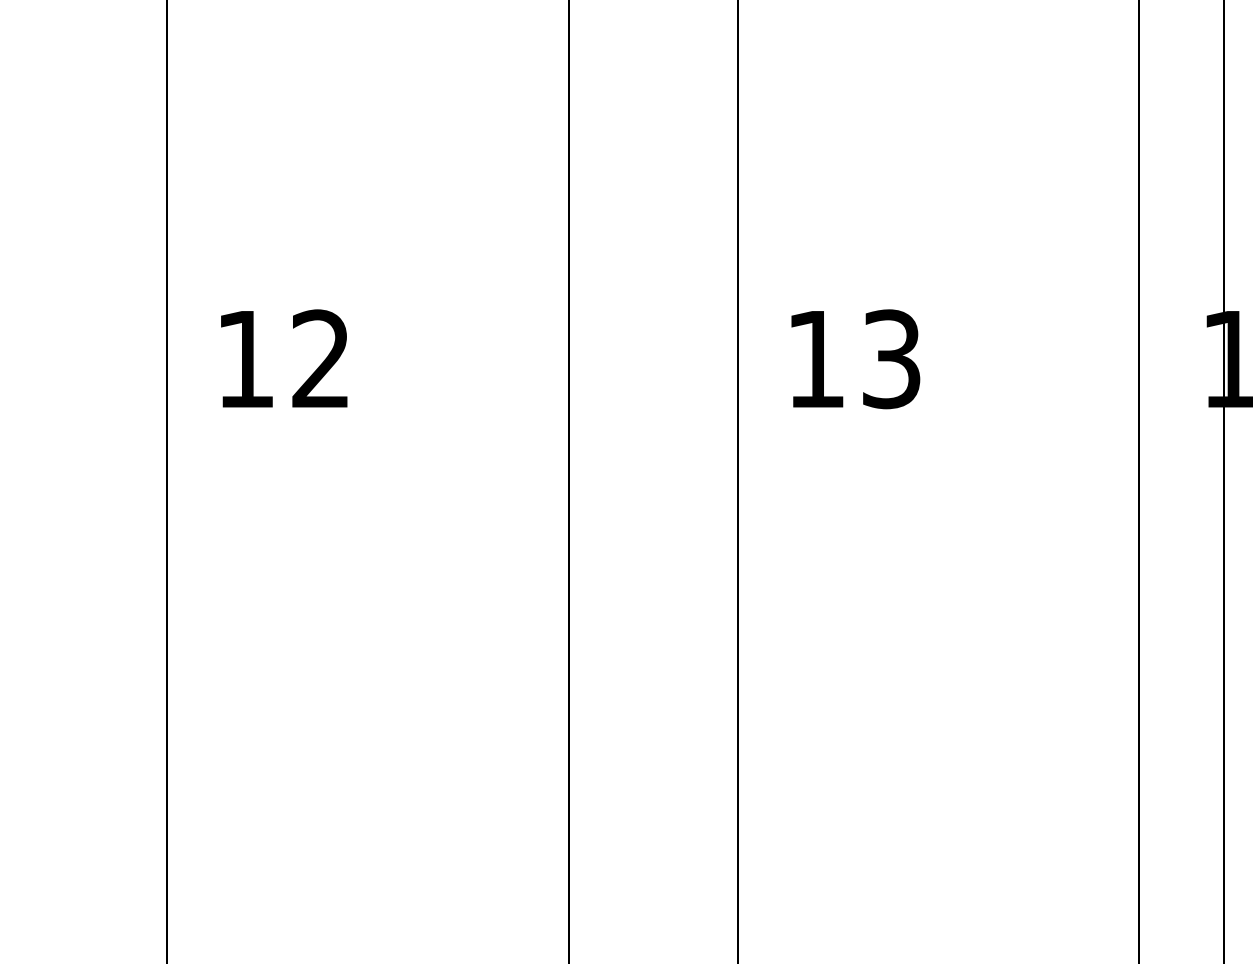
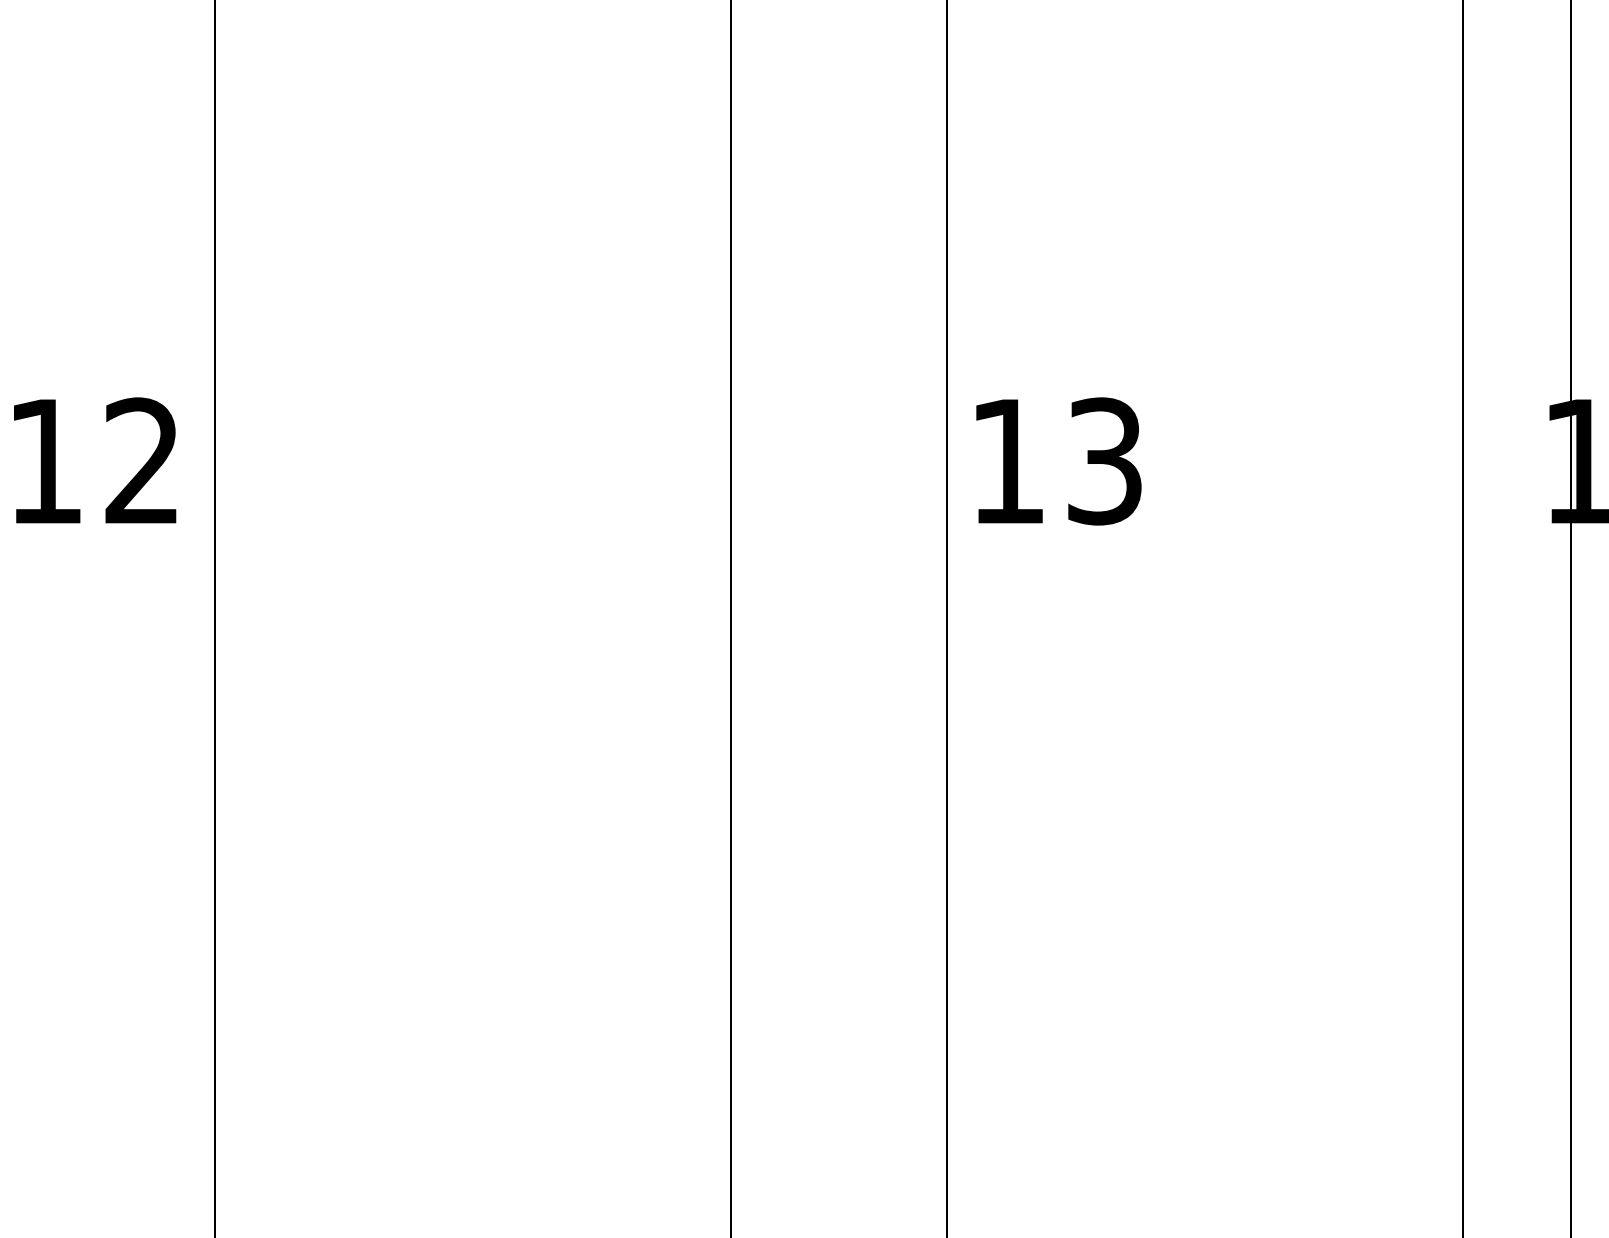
text: (284, 358) -> (95, 460), moved
text: (855, 359) -> (1058, 461), moved

